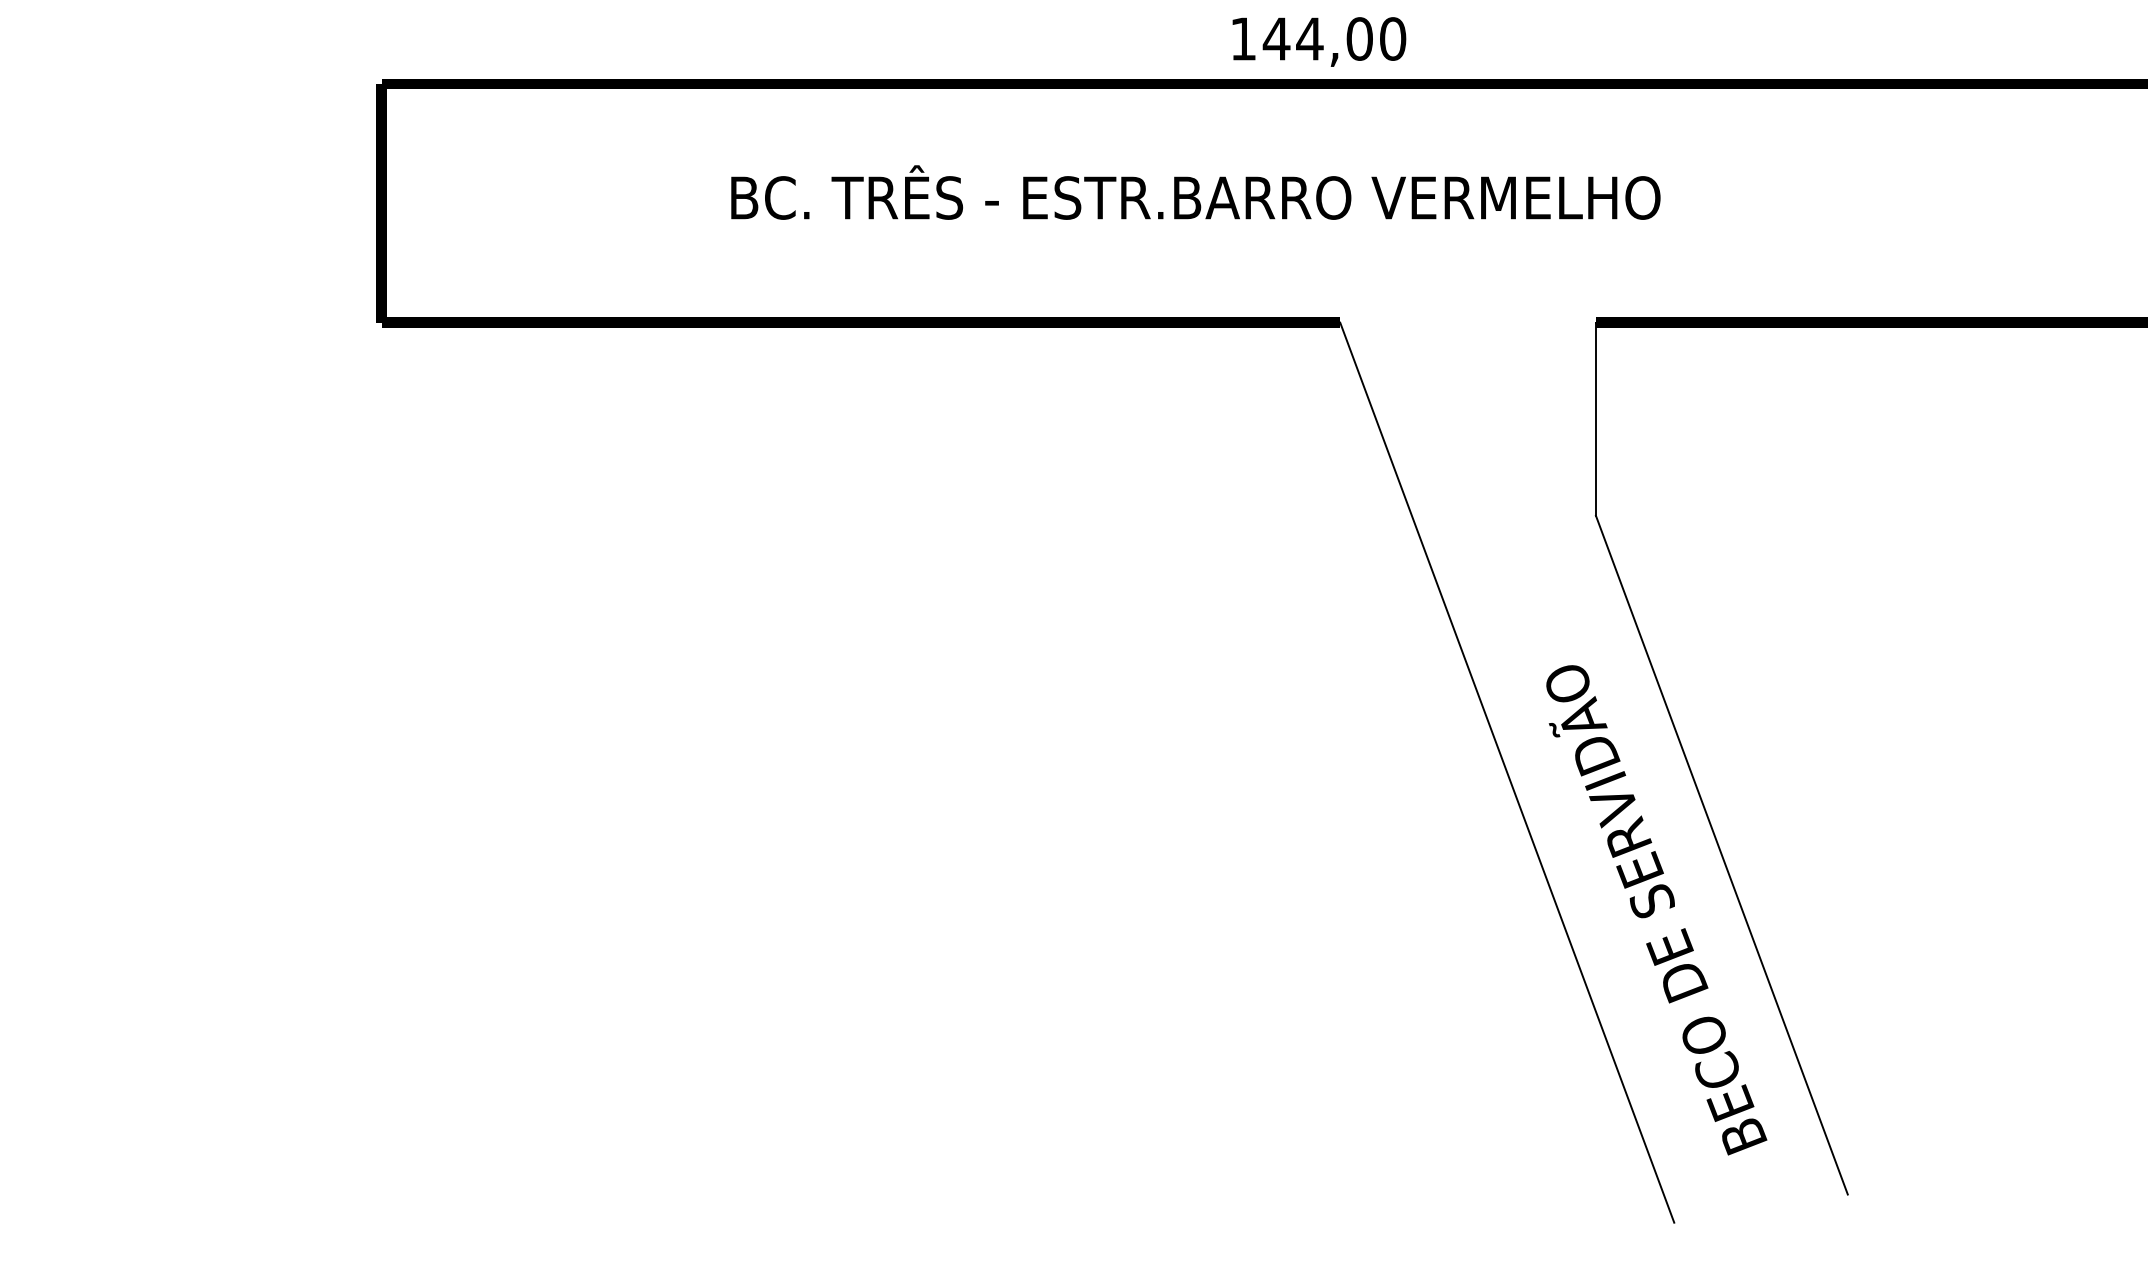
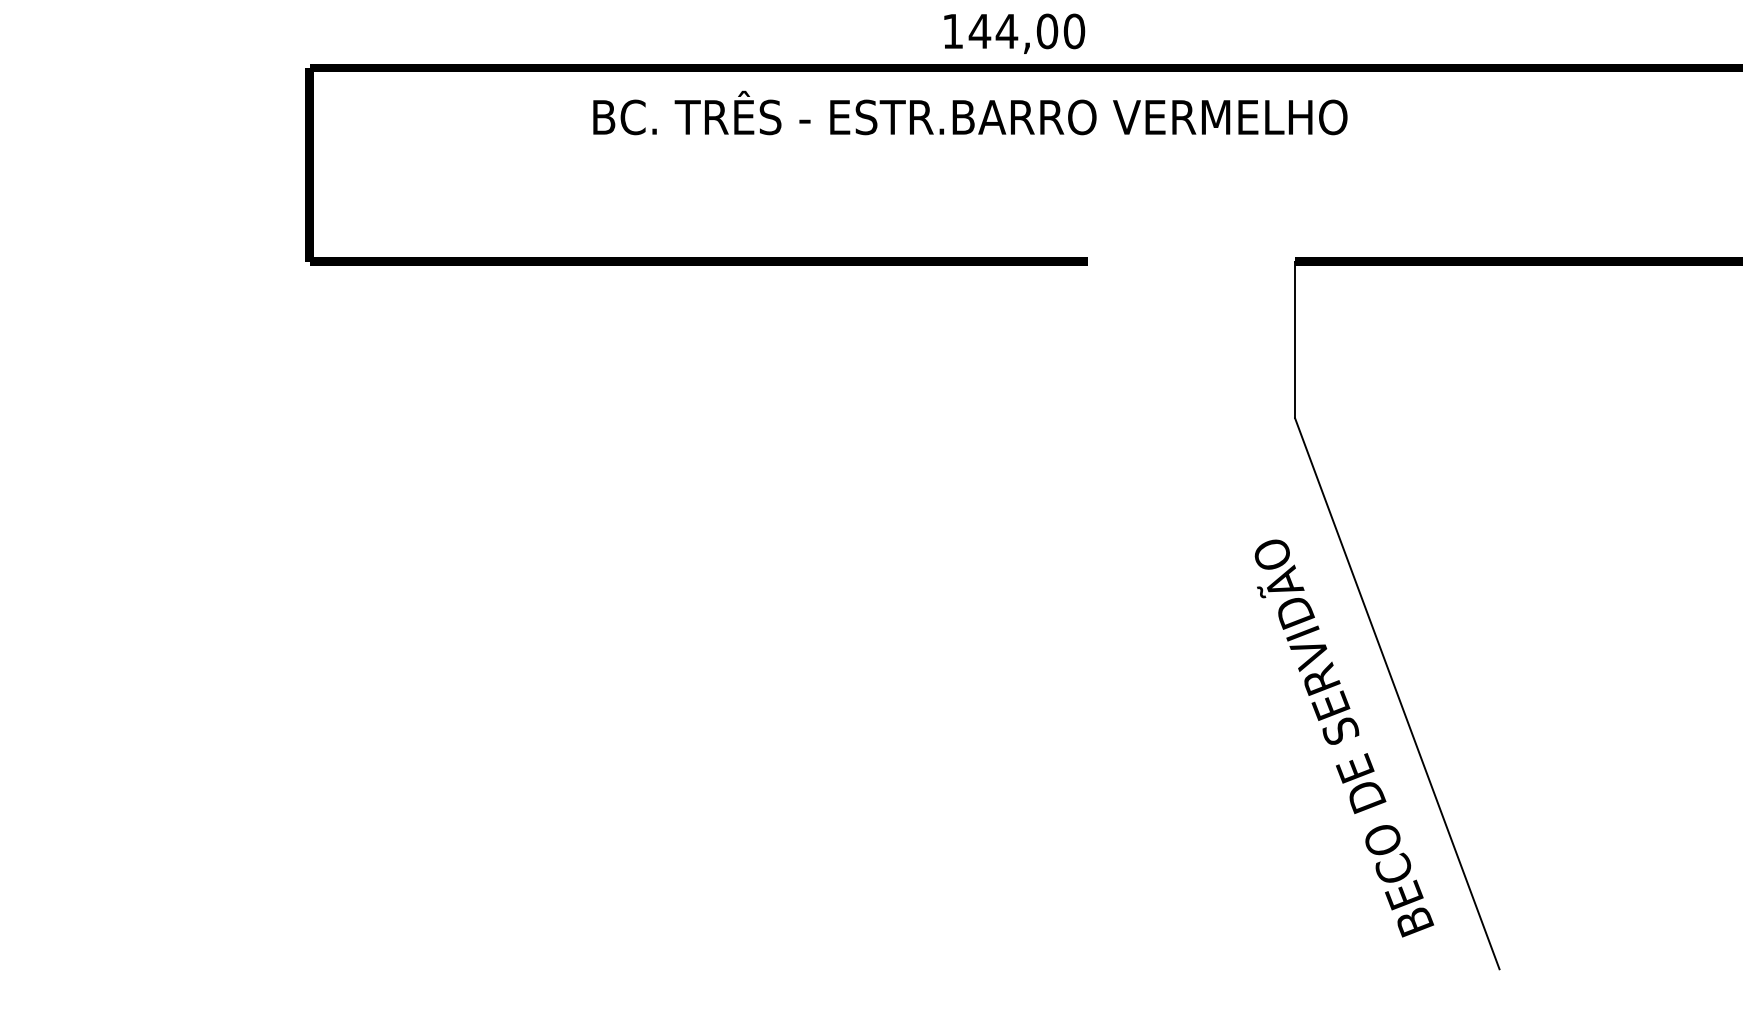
text: (1319, 41) -> (1014, 33), moved
text: (1195, 192) -> (970, 112), moved
line: (1507, 772) -> (1223, 626), removed

